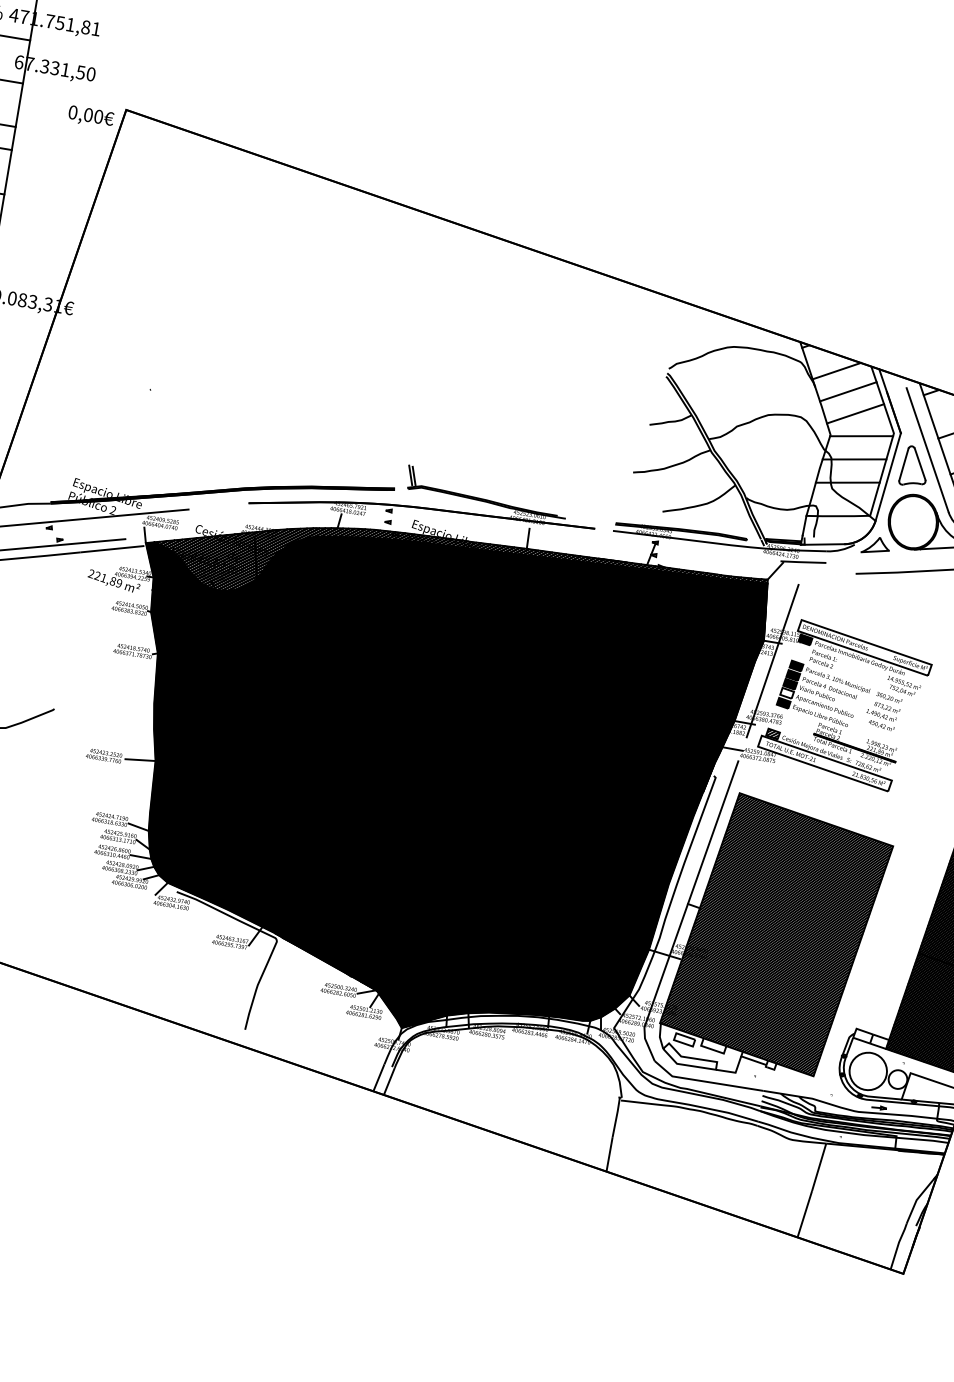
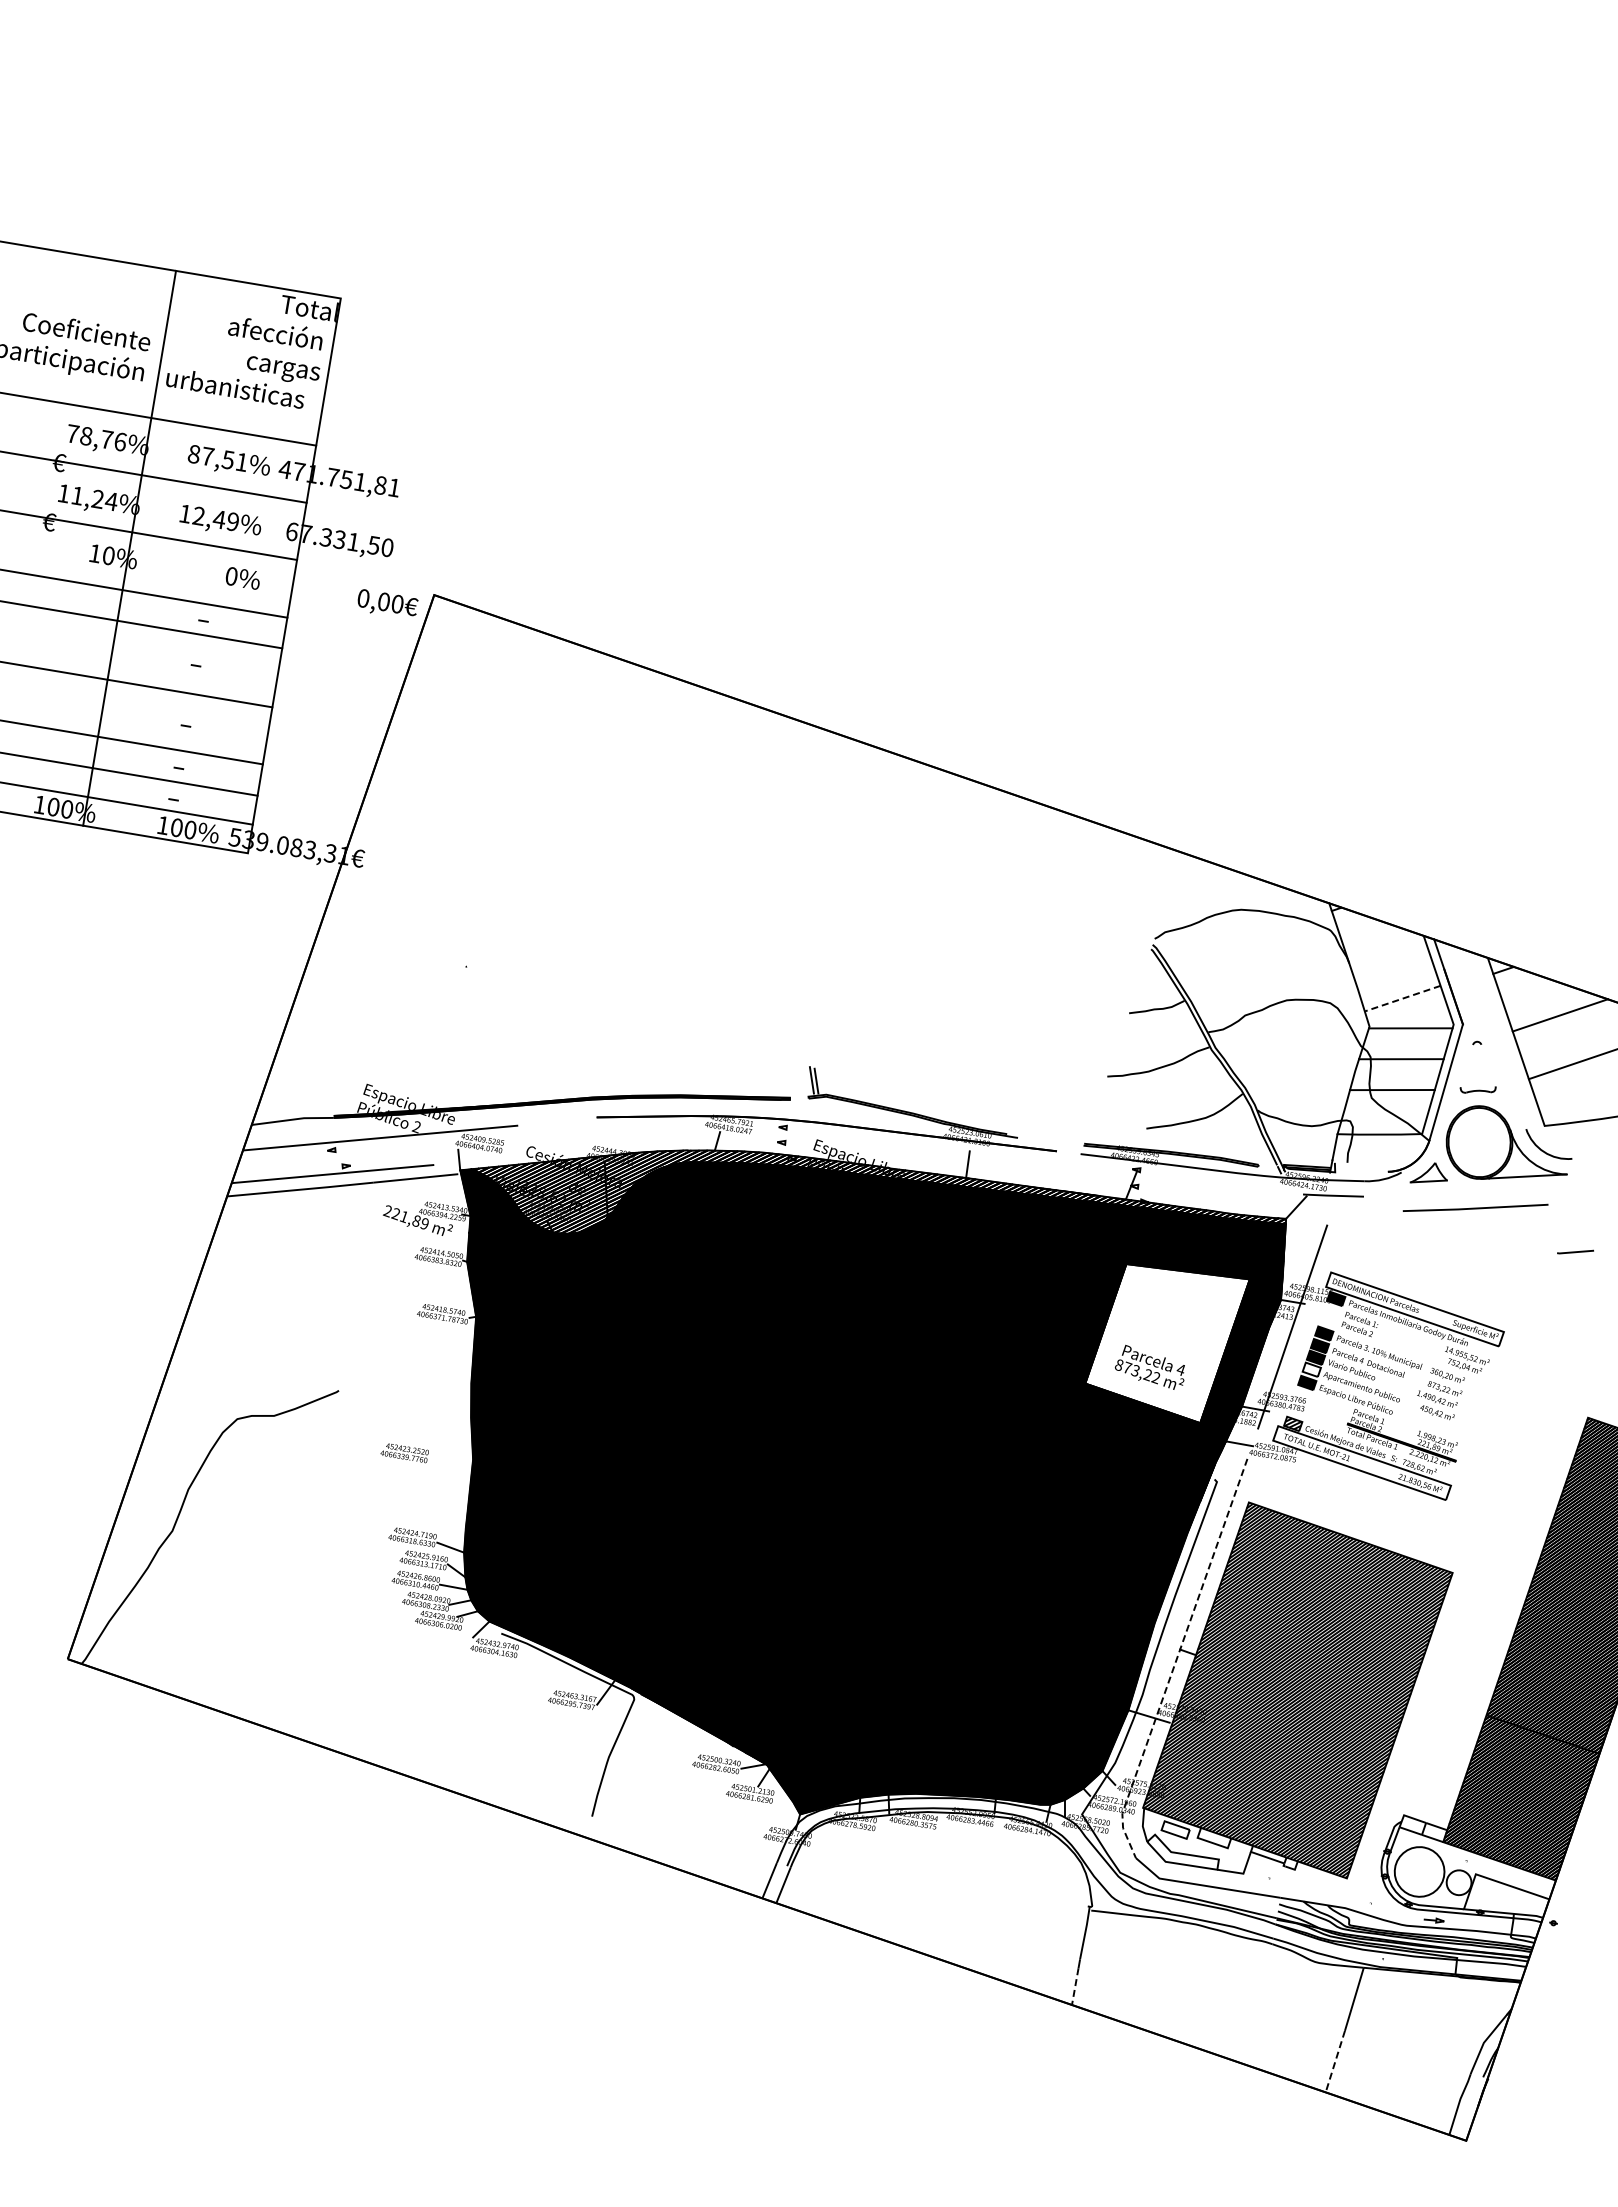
line: (836, 370) -> (1377, 941), removed
line: (847, 391) -> (1392, 969), removed
line: (855, 413) -> (1402, 998), solid -> dashed
line: (927, 449) -> (1498, 1046), removed
line: (903, 464) -> (1466, 1065), removed
line: (920, 464) -> (1488, 1065), removed
line: (822, 543) -> (1358, 1171), removed
fill: (678, 673) -> (1167, 1343), removed
line: (140, 760) -> (453, 1458), removed
line: (685, 911) -> (1176, 1659), solid -> dashed
line: (609, 1157) -> (1075, 1986), solid -> dashed
line: (804, 1214) -> (1335, 2062), solid -> dashed

